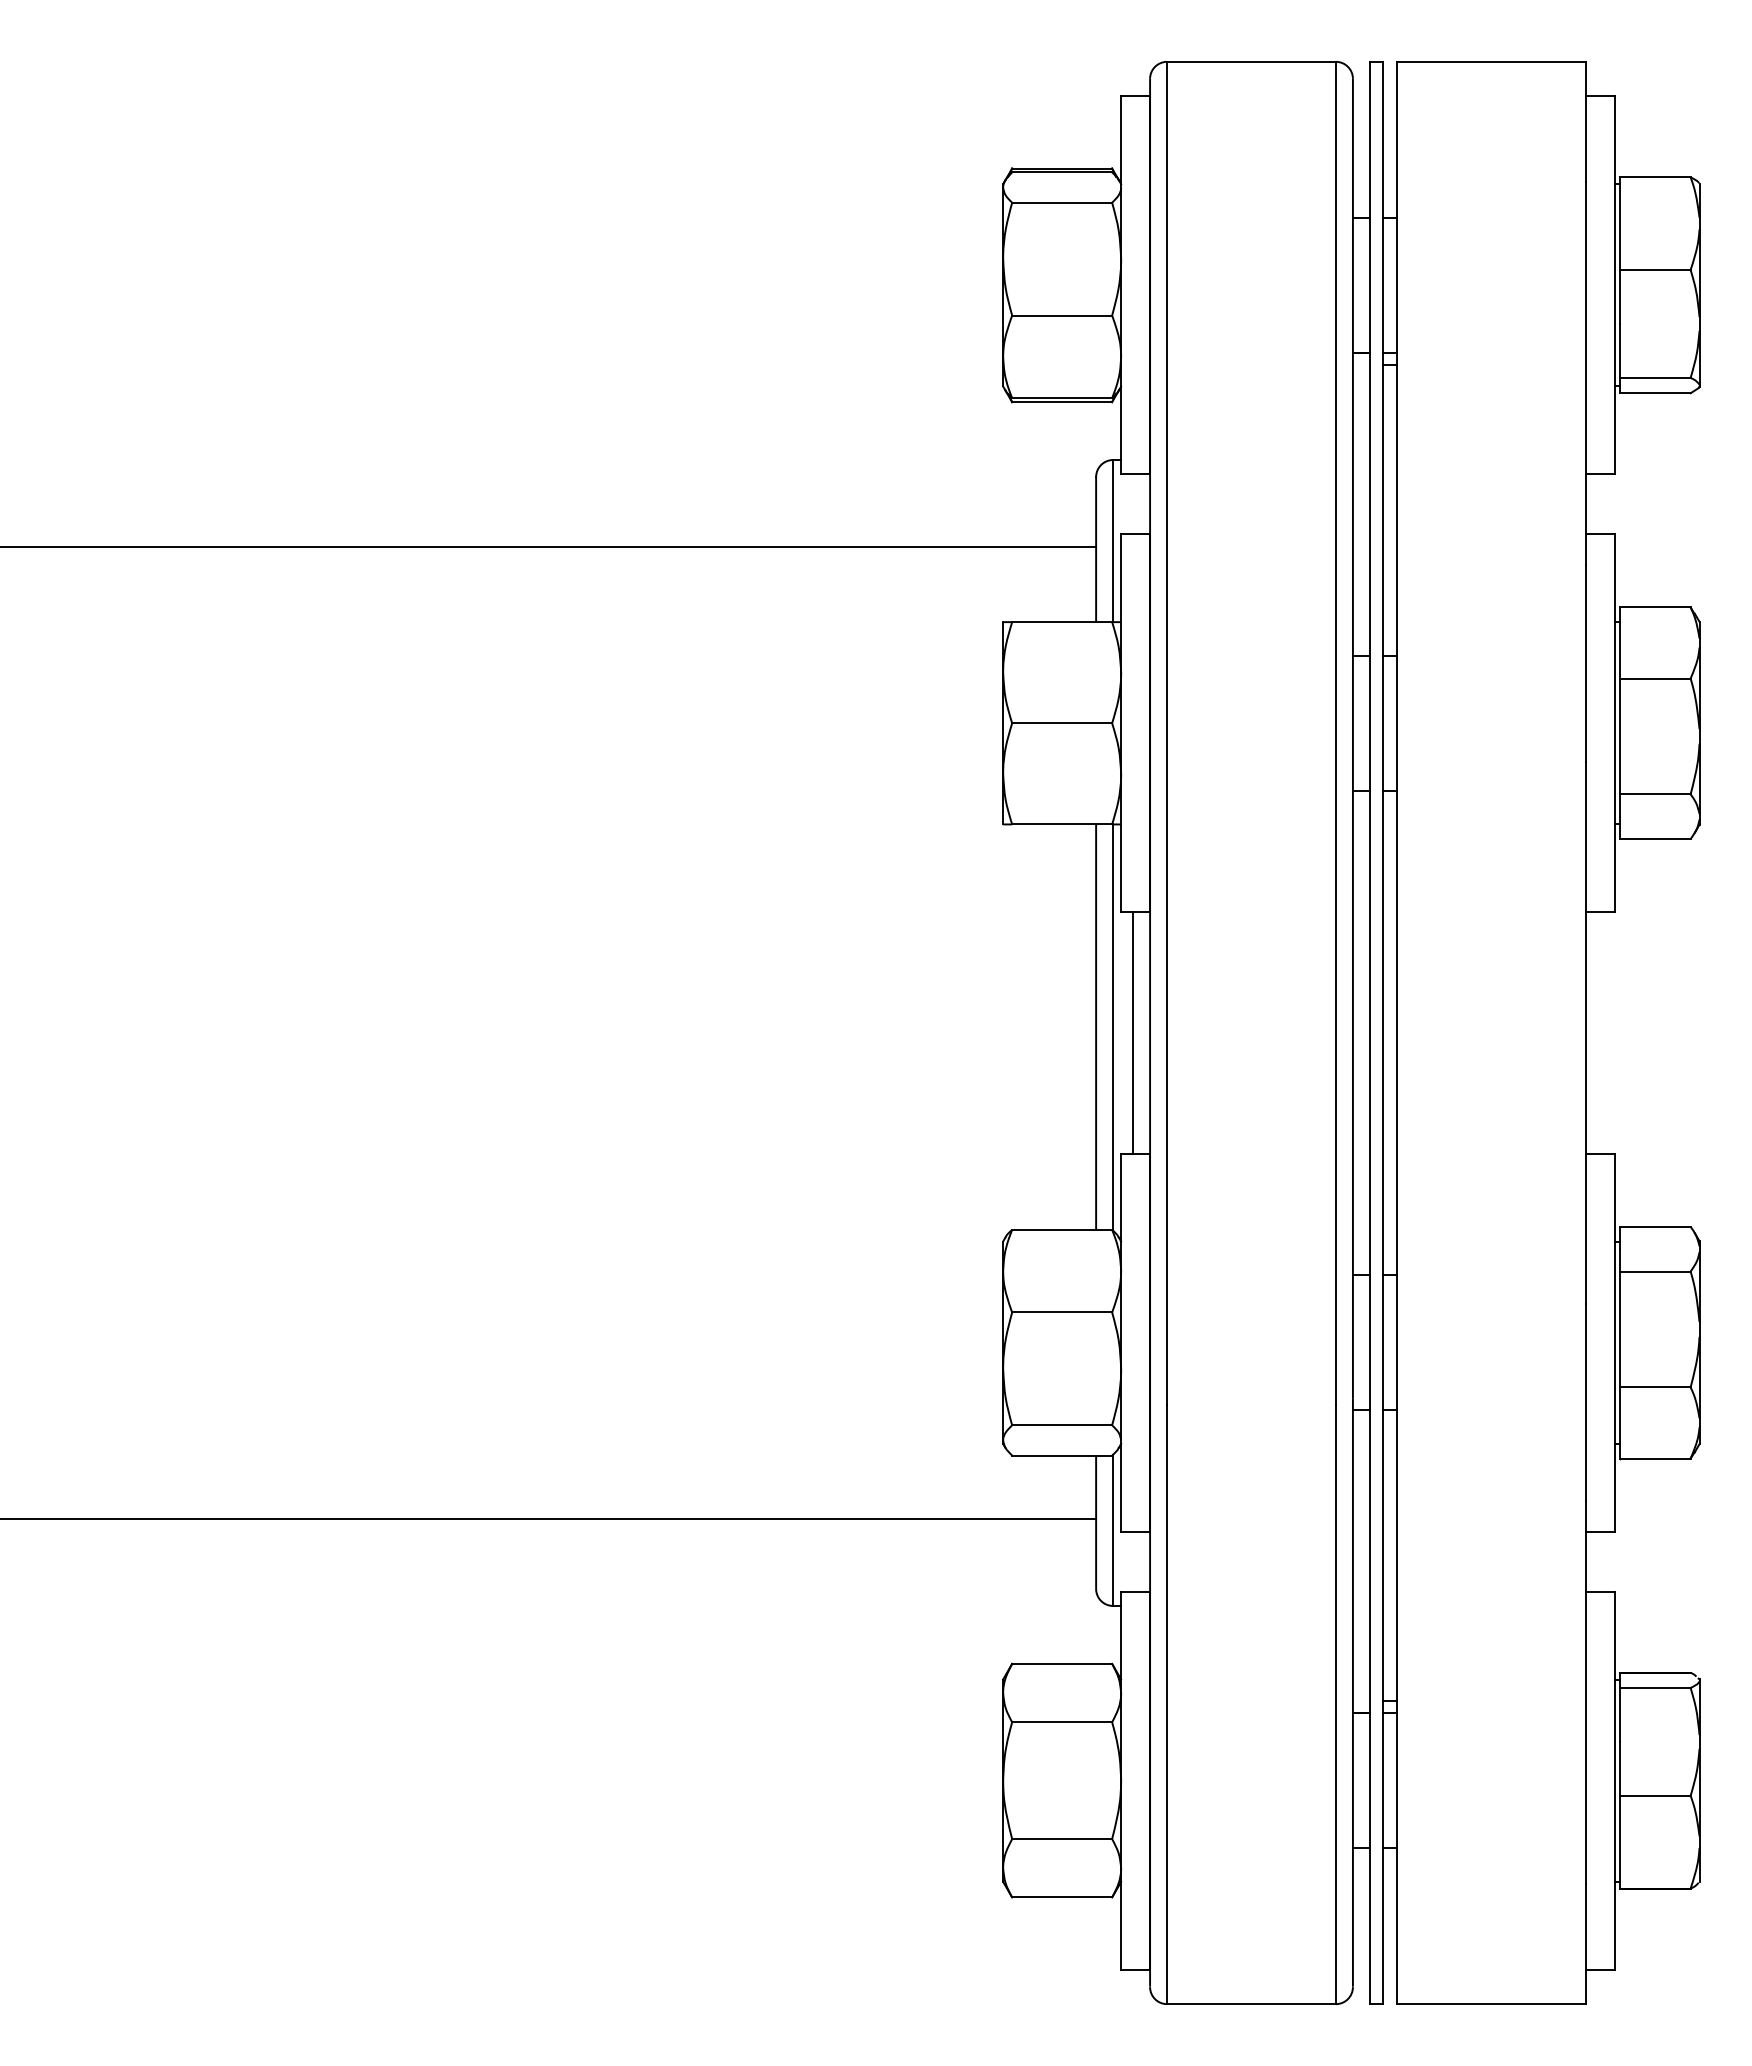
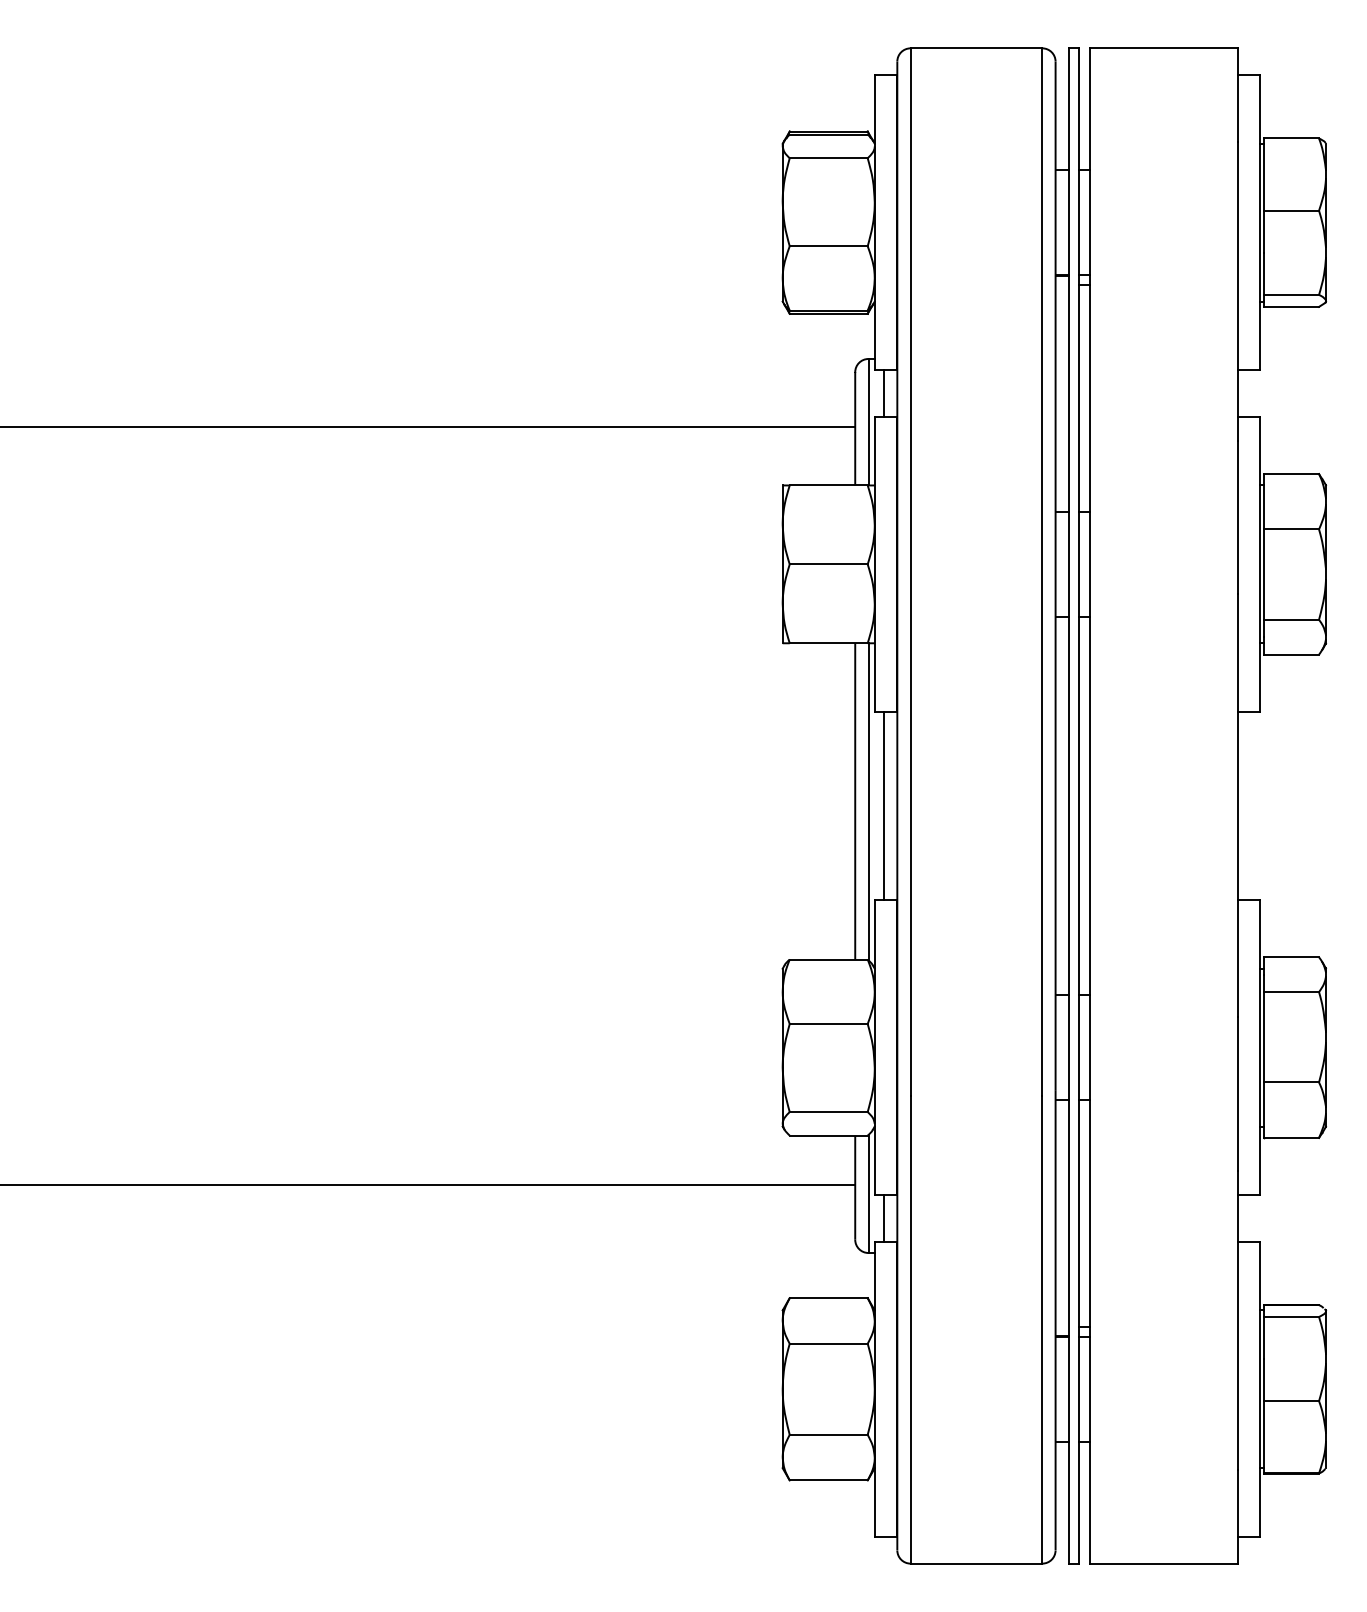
line: (1133, 504) -> (884, 393), added
line: (1133, 1560) -> (884, 1217), added

